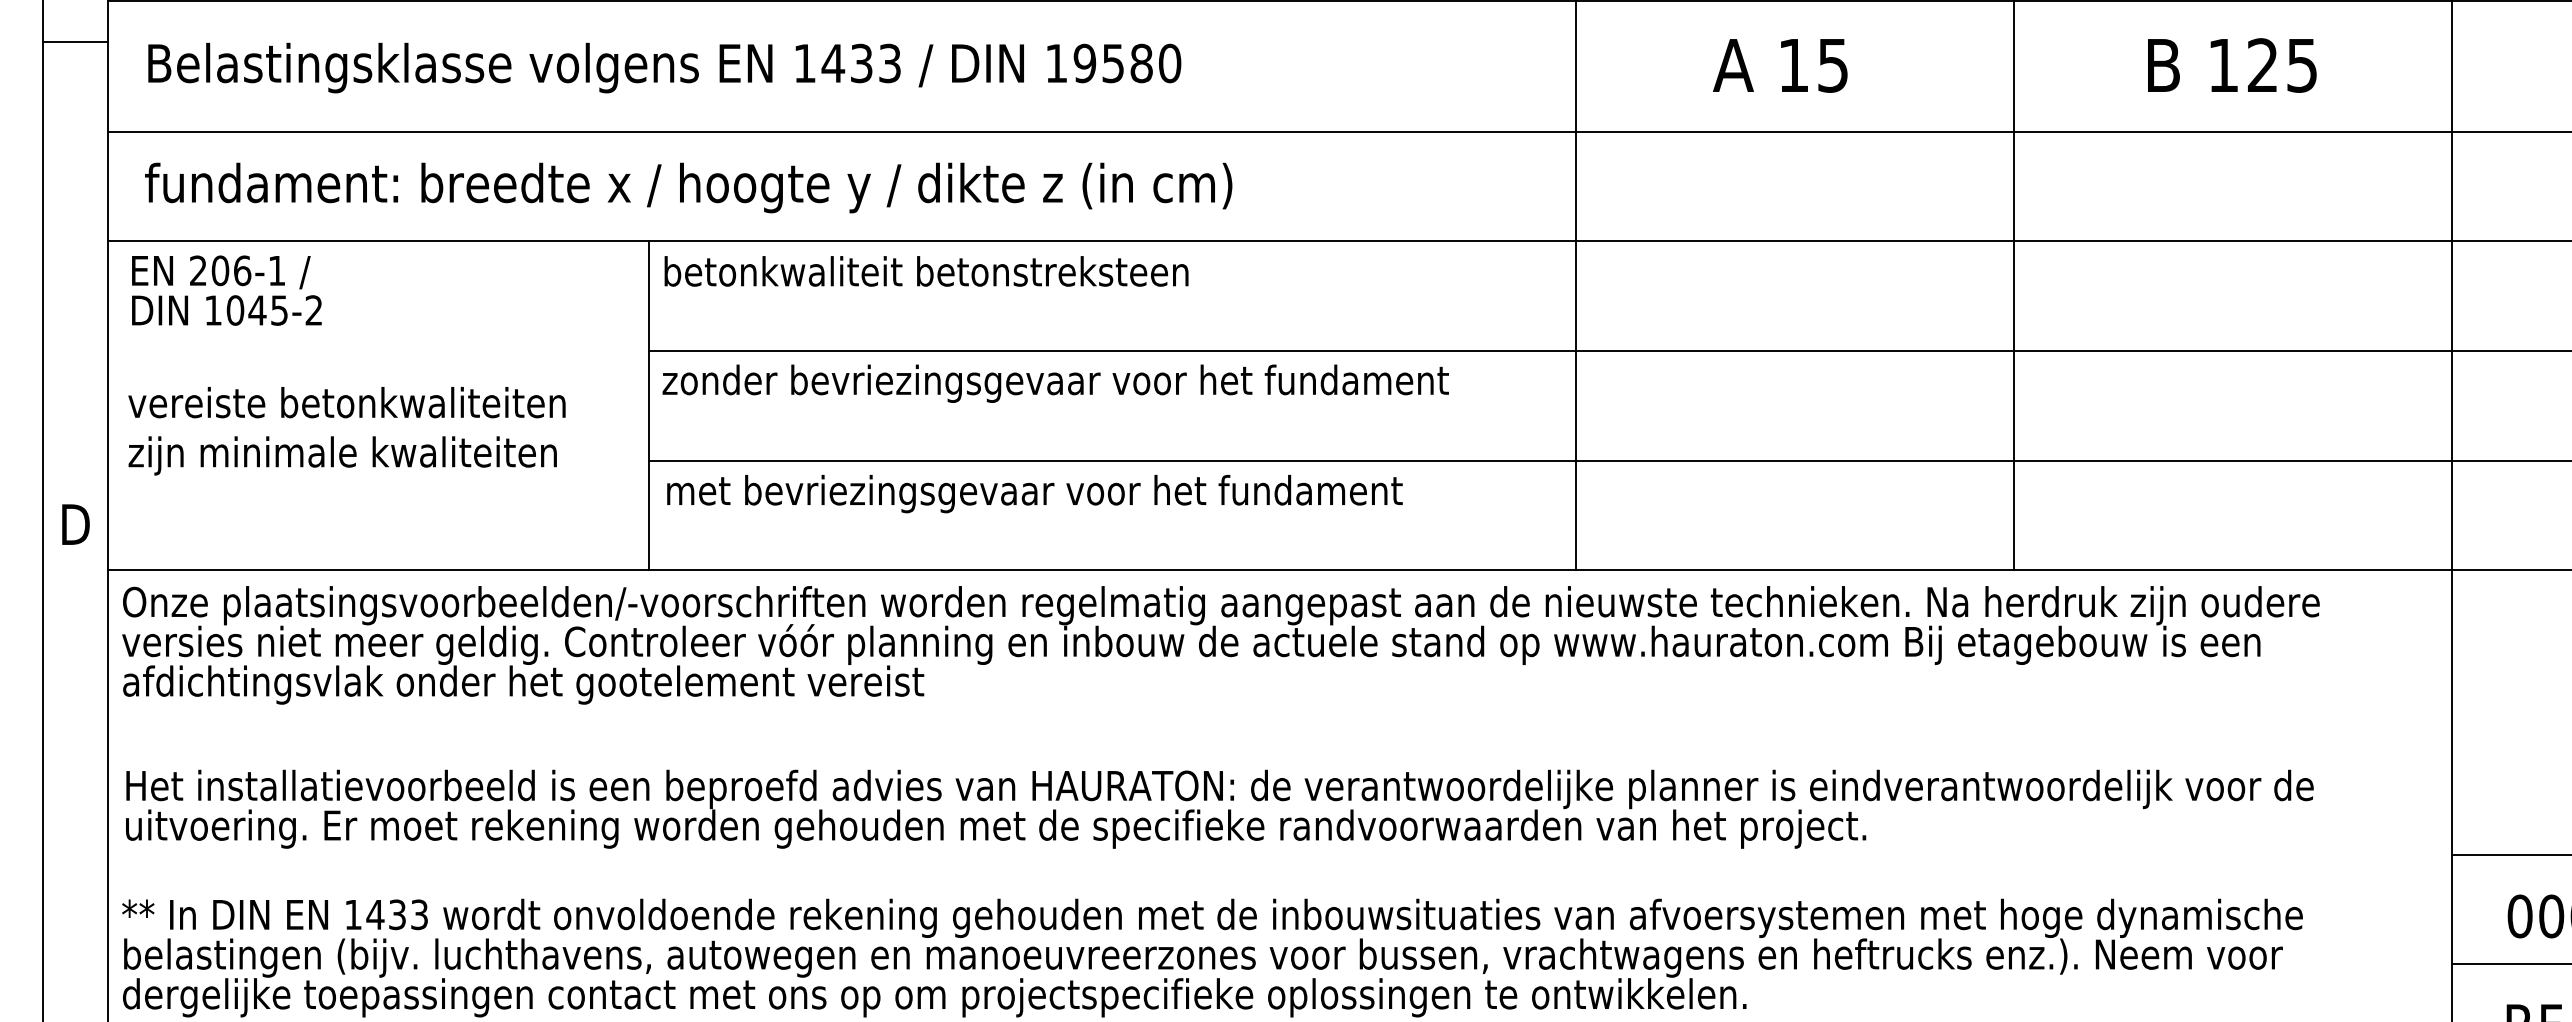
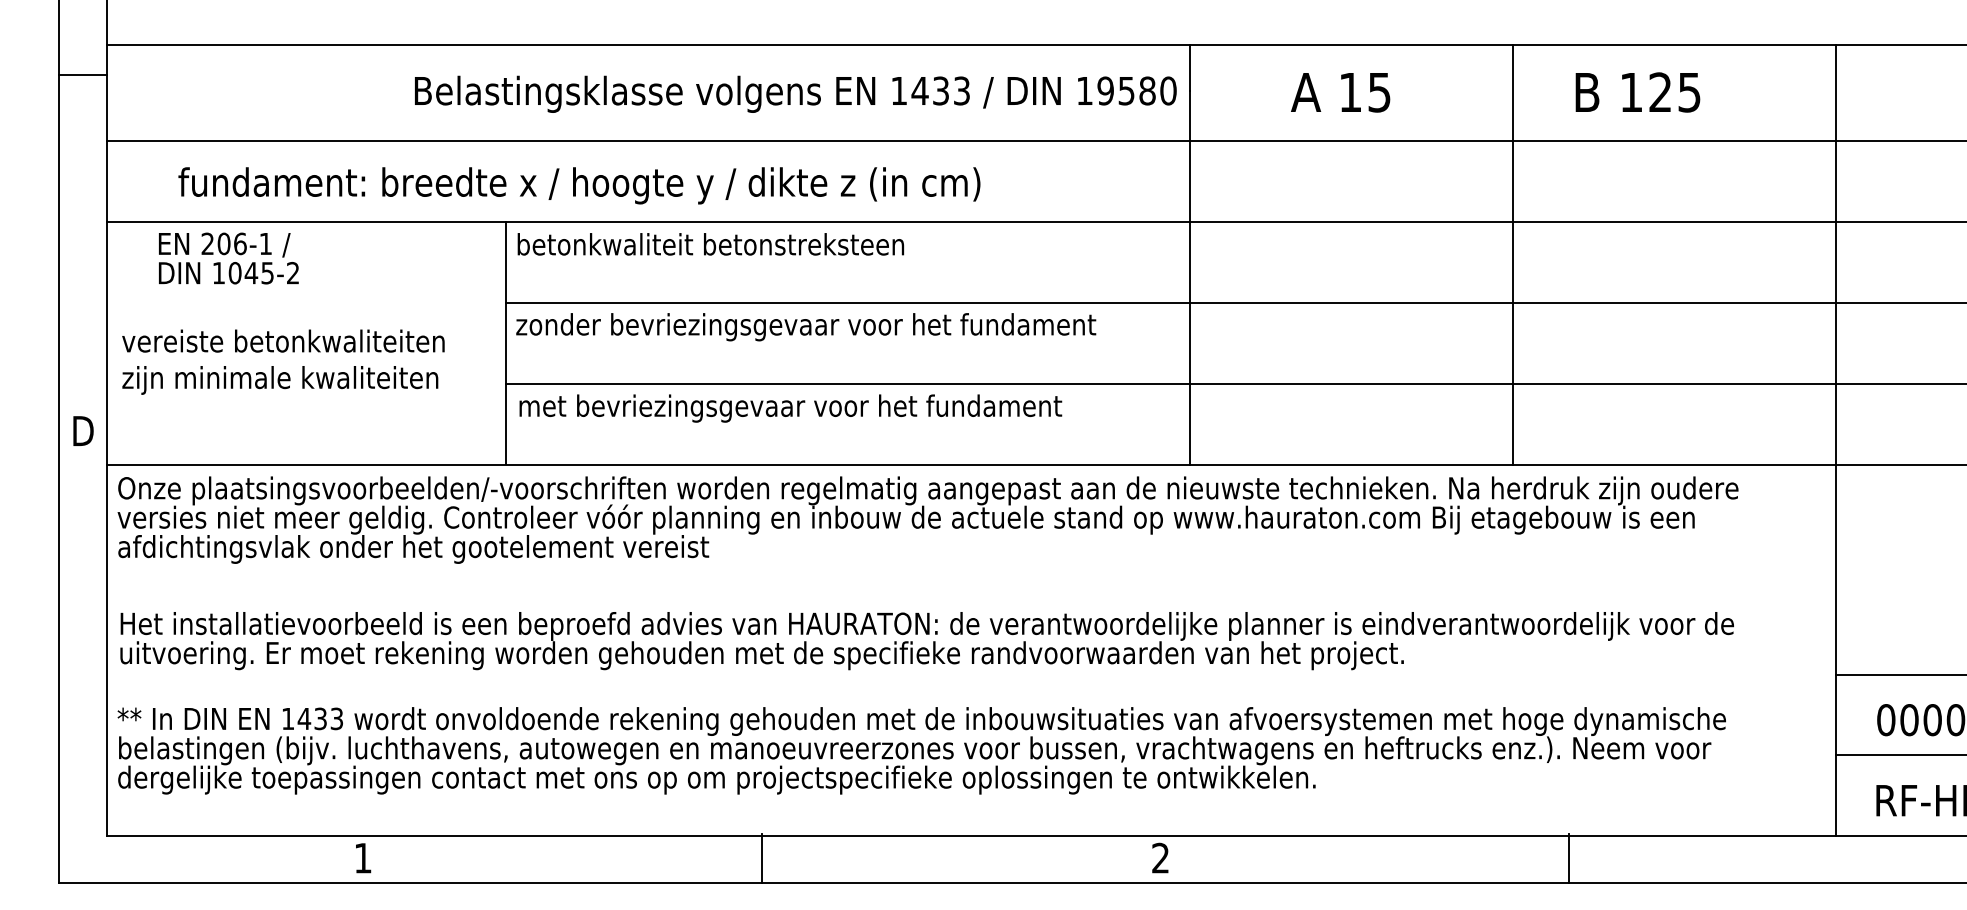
text: (2231, 65) -> (1637, 92), moved
text: (664, 66) -> (795, 93), moved
text: (688, 187) -> (579, 185), moved
text: (226, 290) -> (228, 258), moved

